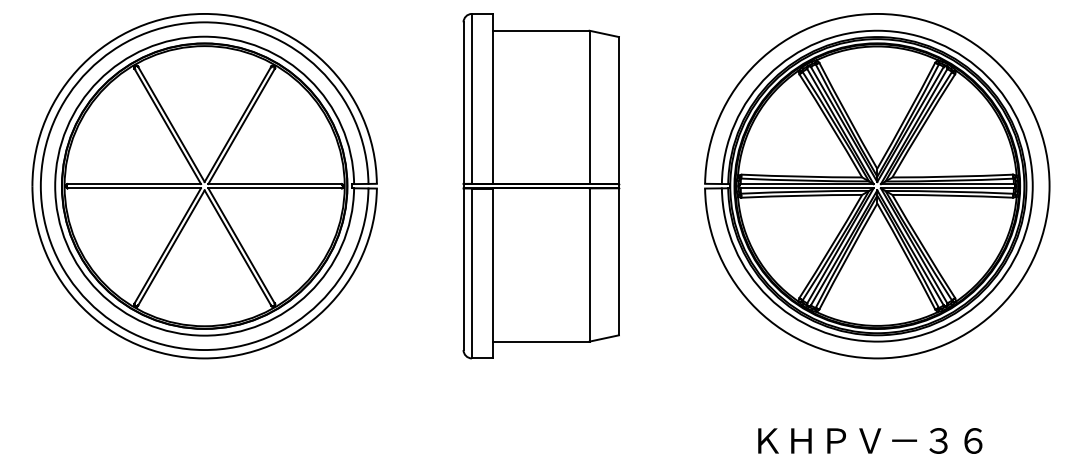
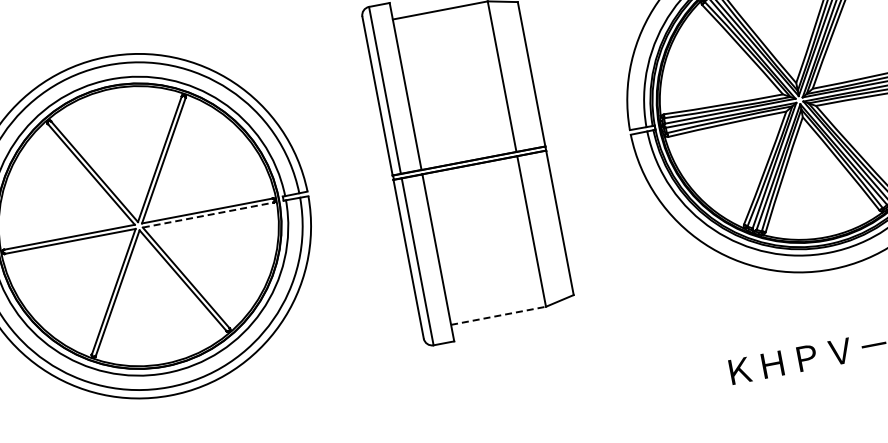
line: (275, 188) -> (208, 215), solid -> dashed
line: (541, 341) -> (498, 315), solid -> dashed

